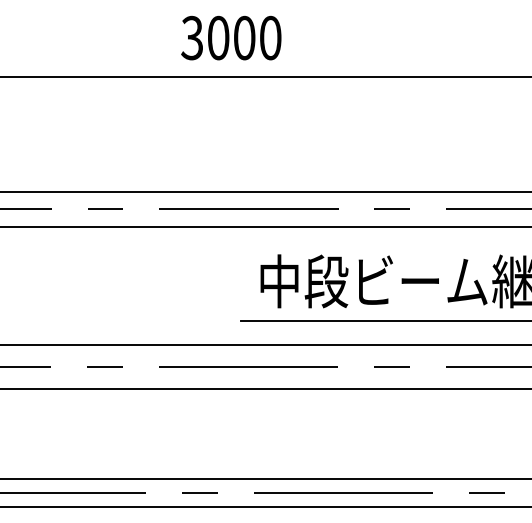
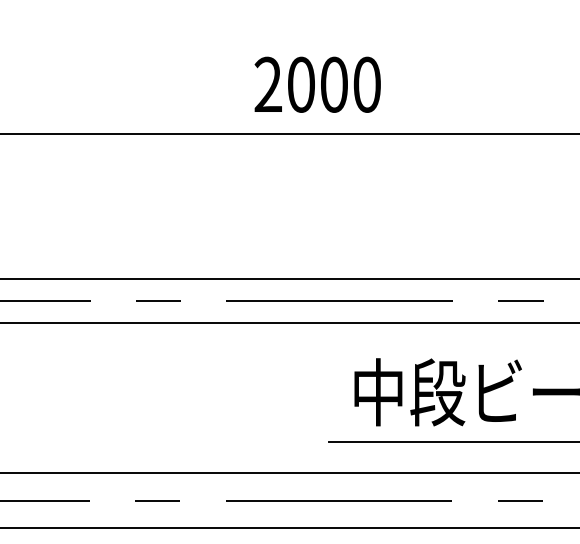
text: (192, 38) -> (268, 85), 3000 -> 2000

